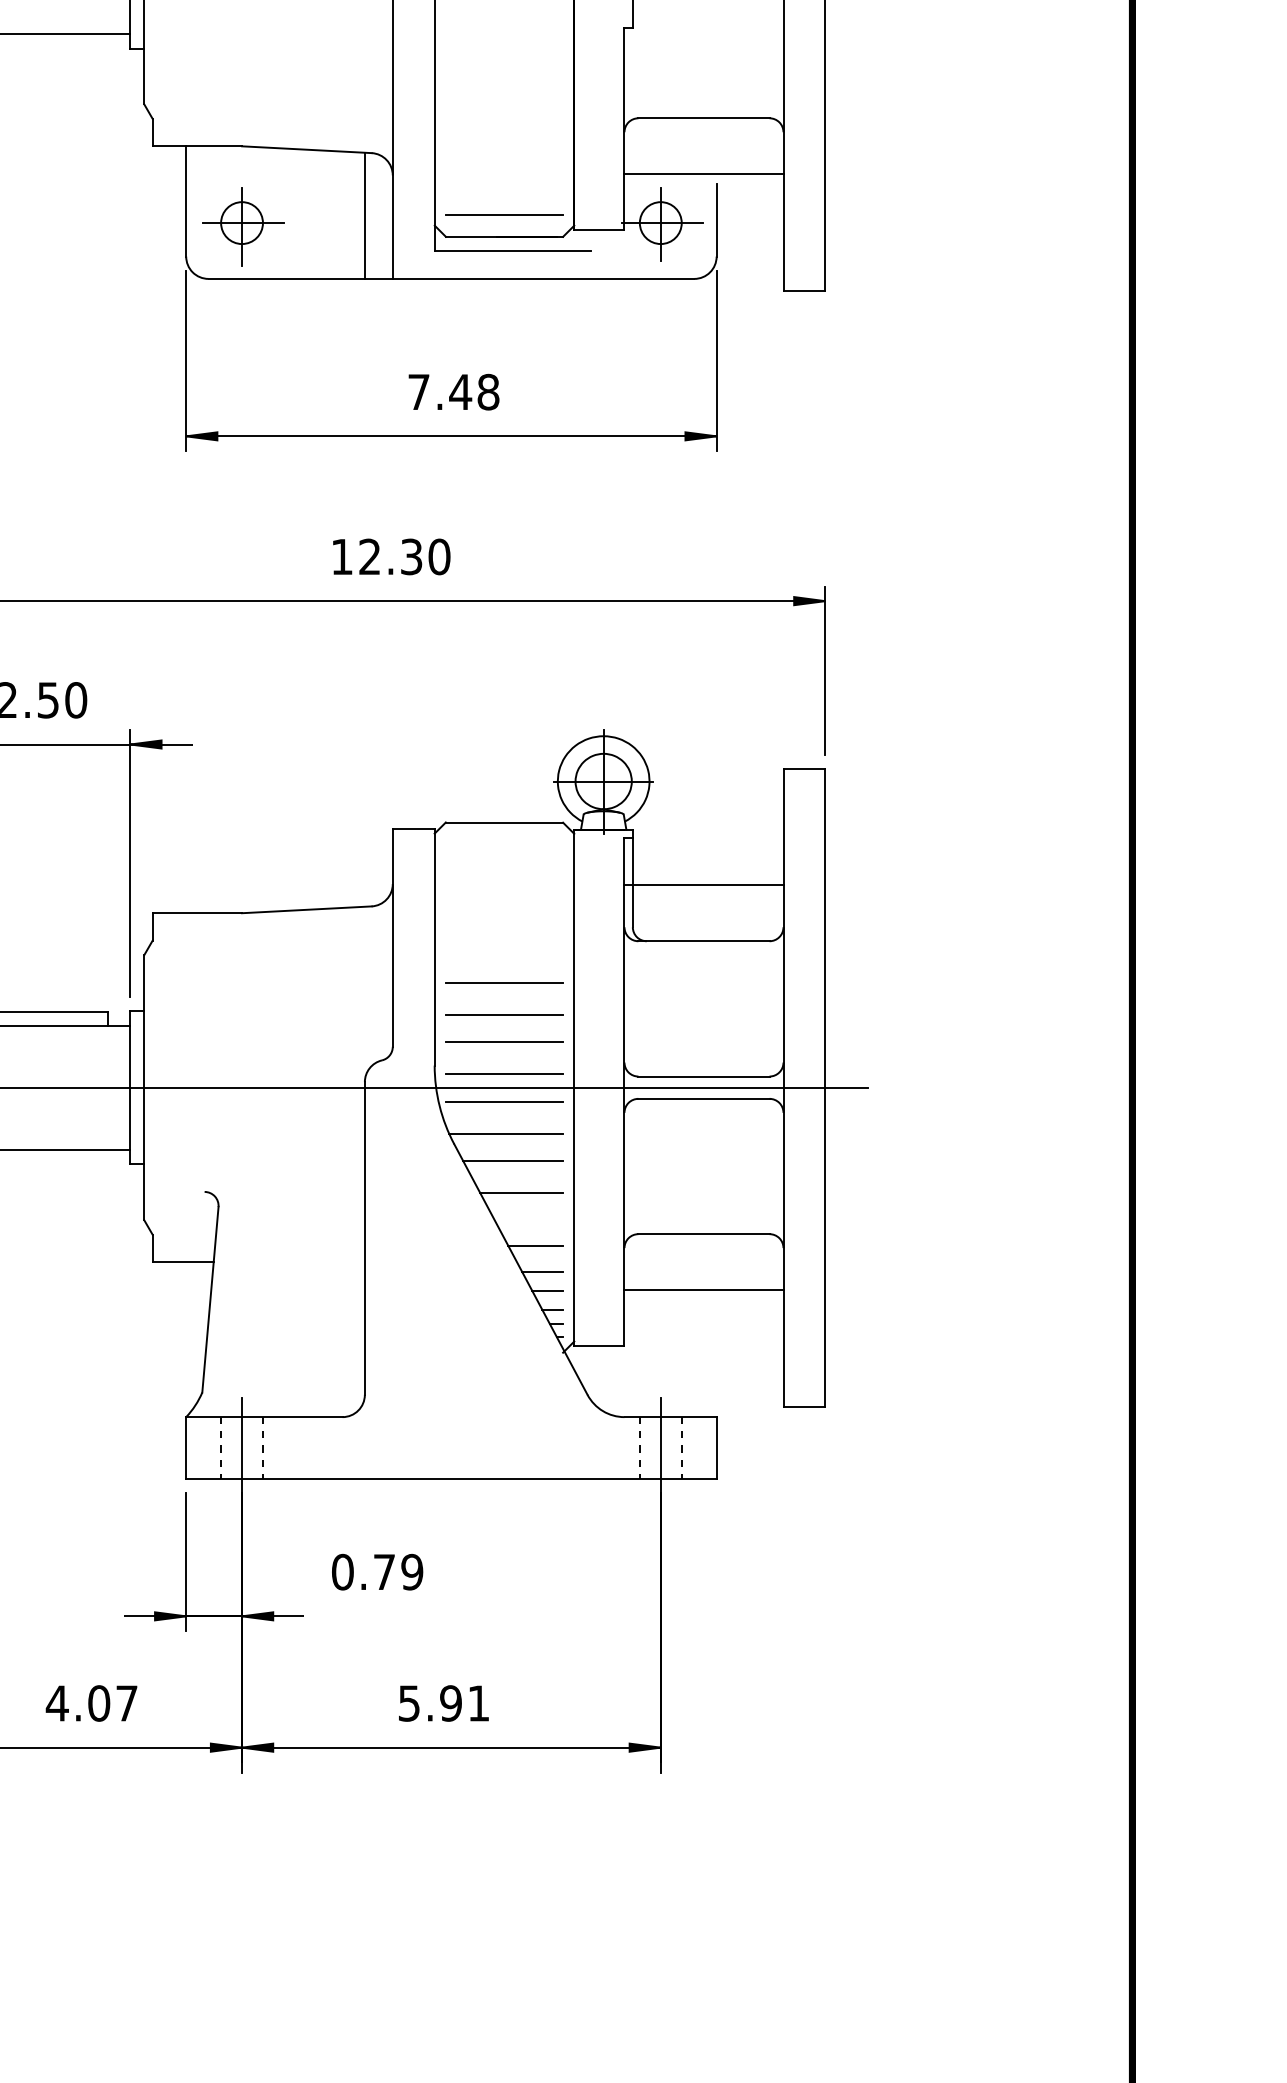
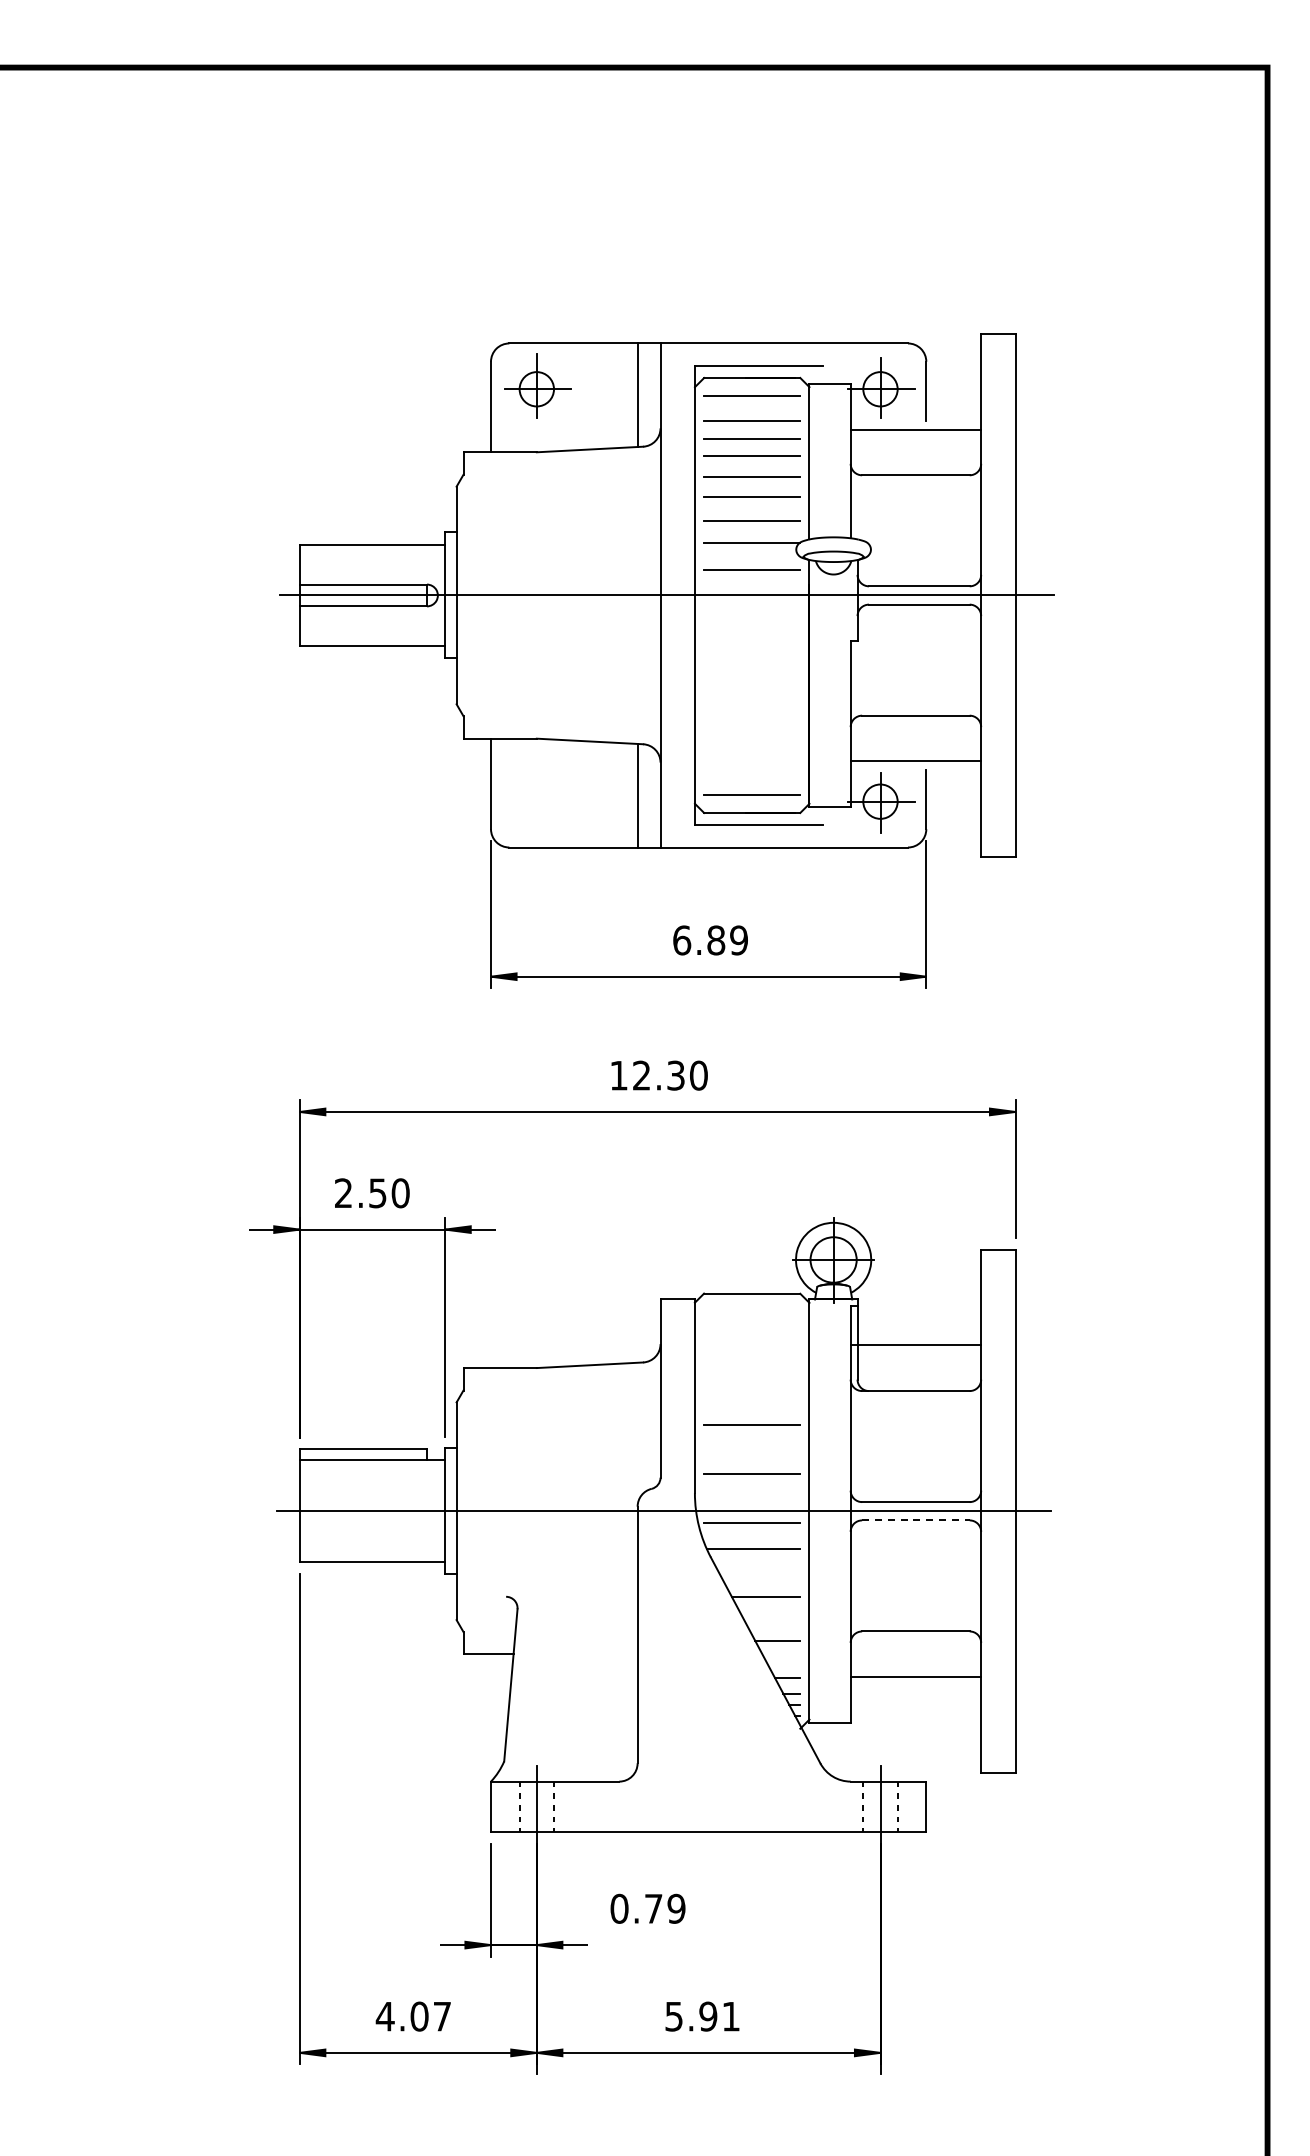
part: (242, 226) -> (537, 804), removed
text: (453, 392) -> (710, 940), 7.48 -> 6.89
line: (504, 1014) -> (752, 1451), removed
line: (504, 1073) -> (752, 1499), removed
line: (703, 1098) -> (915, 1520), solid -> dashed
line: (513, 1161) -> (759, 1571), removed
line: (542, 1271) -> (783, 1662), removed

